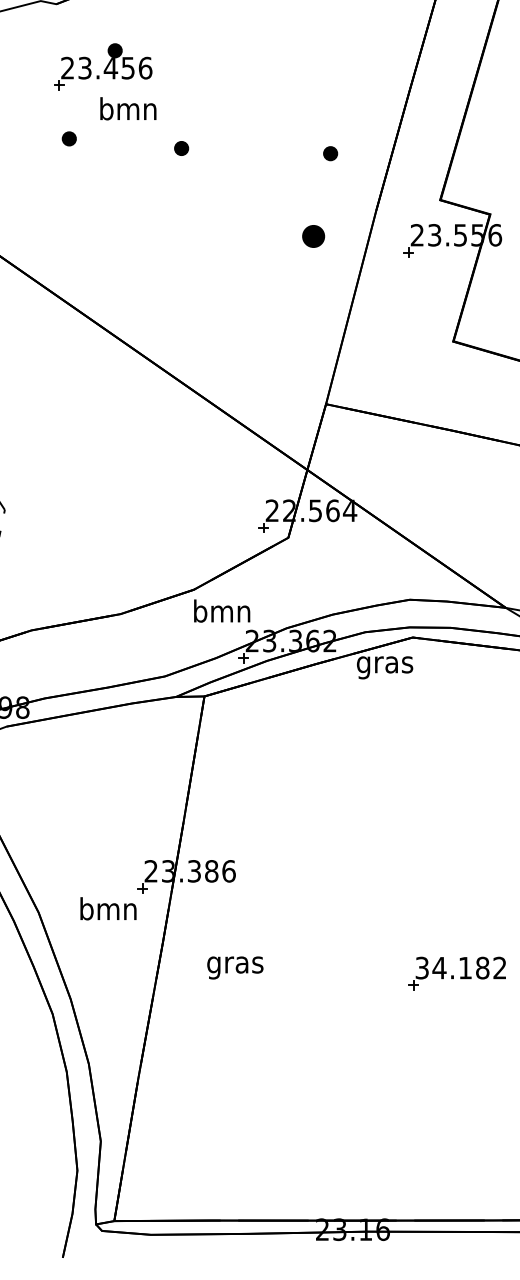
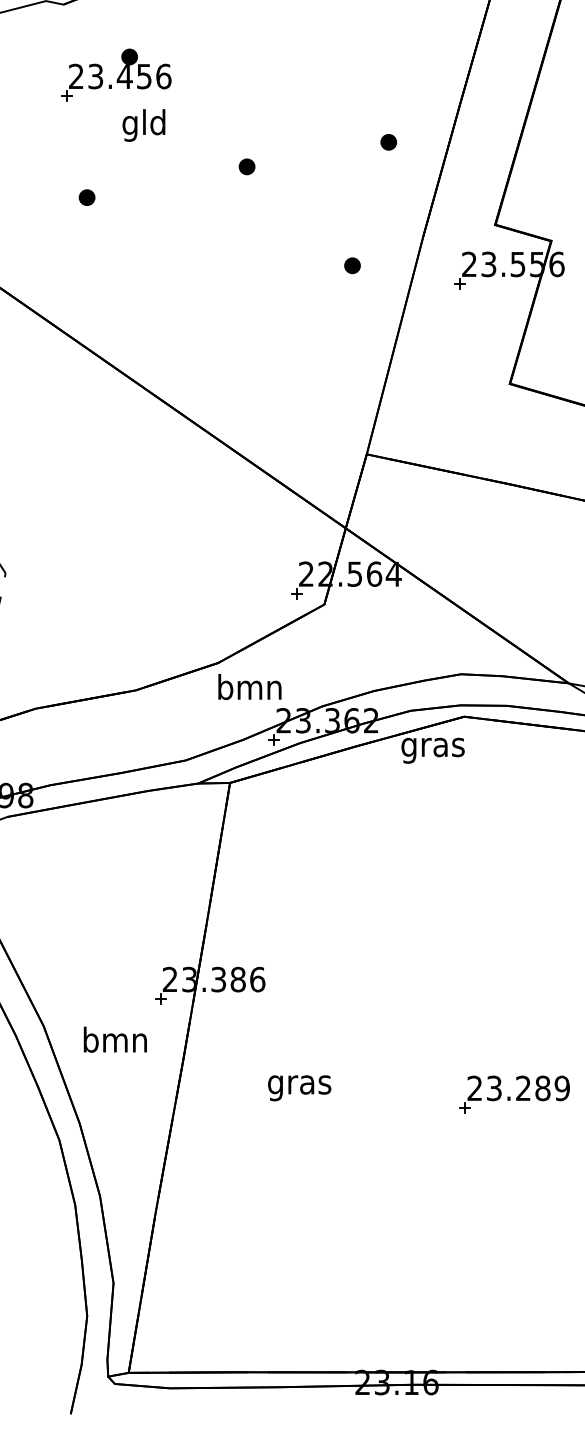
text: (128, 111) -> (144, 125), bmn -> gld
part: (68, 138) -> (86, 197), moved
part: (181, 148) -> (246, 166), moved
part: (330, 153) -> (388, 142), moved
part: (312, 236) -> (351, 265), size x0.62
text: (108, 908) -> (115, 1039), moved
text: (235, 967) -> (299, 1087), moved
text: (460, 967) -> (517, 1087), 34.182 -> 23.289

